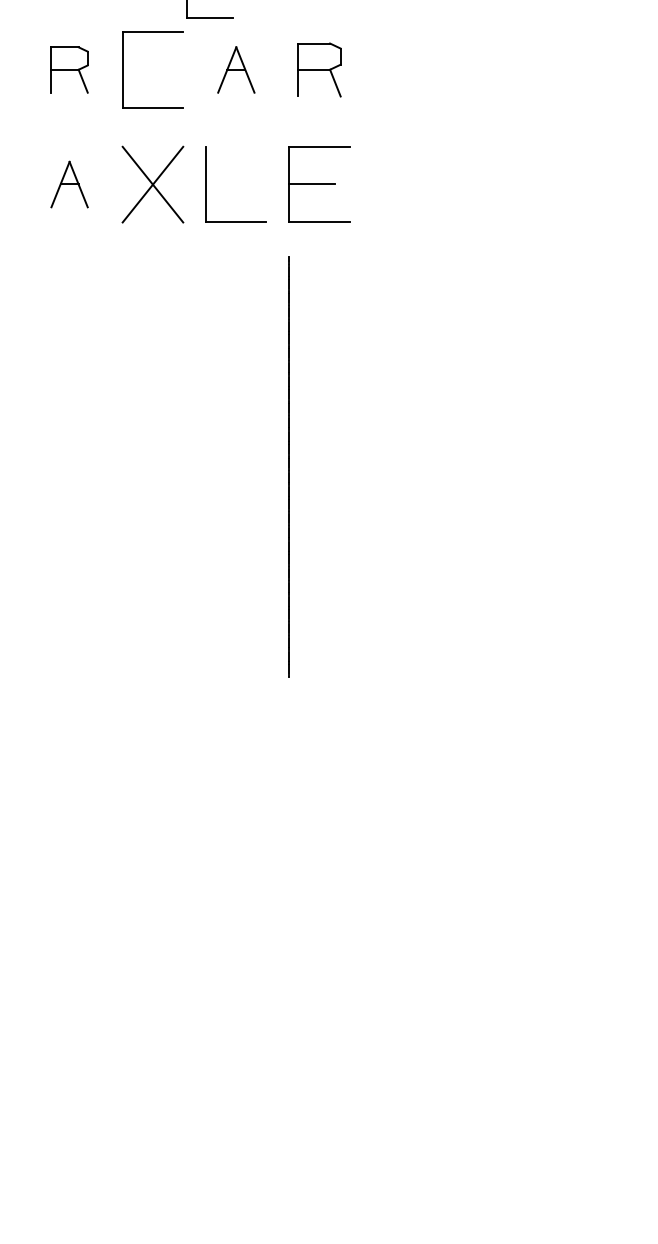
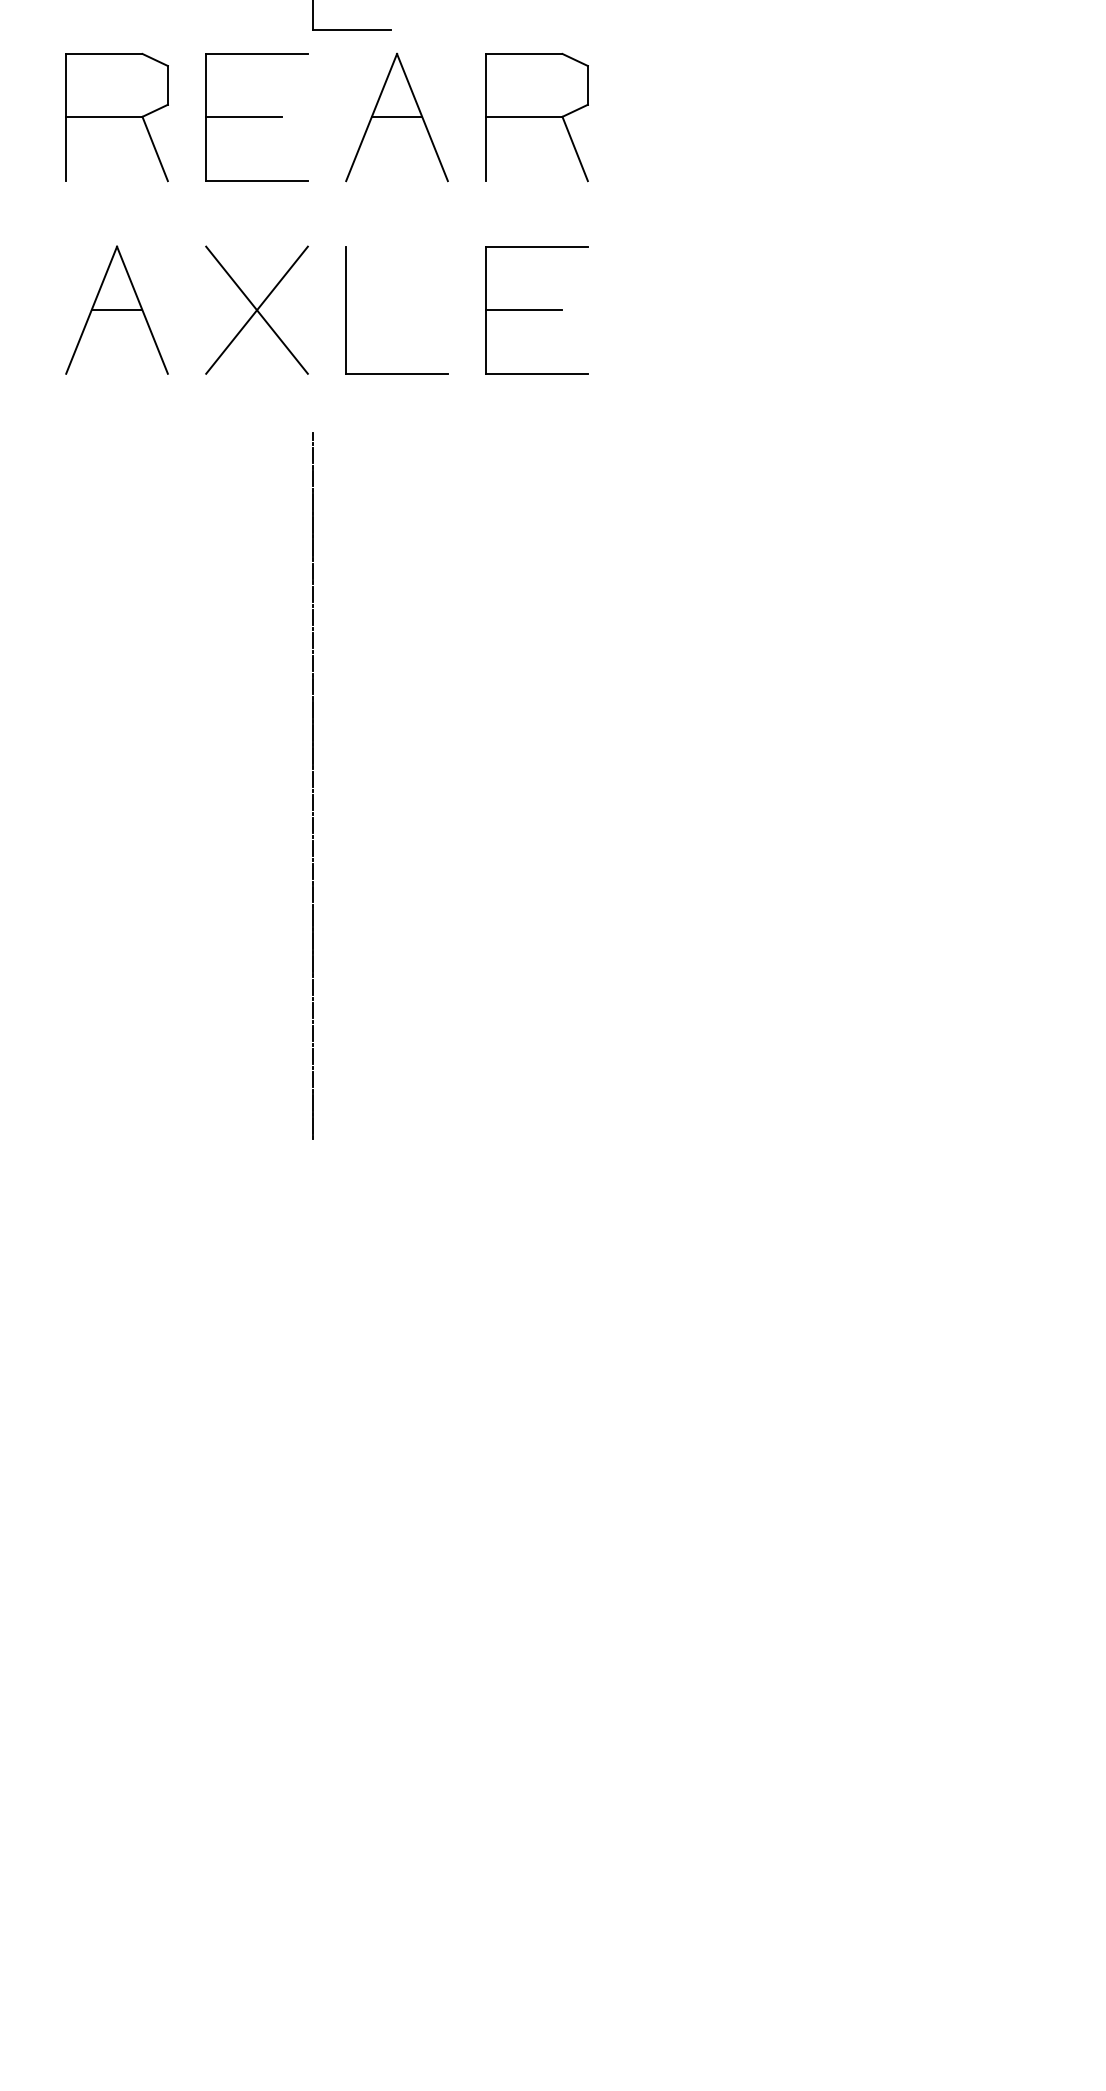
part: (69, 69) -> (116, 116), size x1.67
line: (145, 69) -> (244, 116), added
part: (236, 69) -> (397, 116), size x1.67
part: (319, 69) -> (537, 116), size x1.43
part: (69, 184) -> (116, 309), size x1.67
line: (288, 466) -> (311, 784), moved

